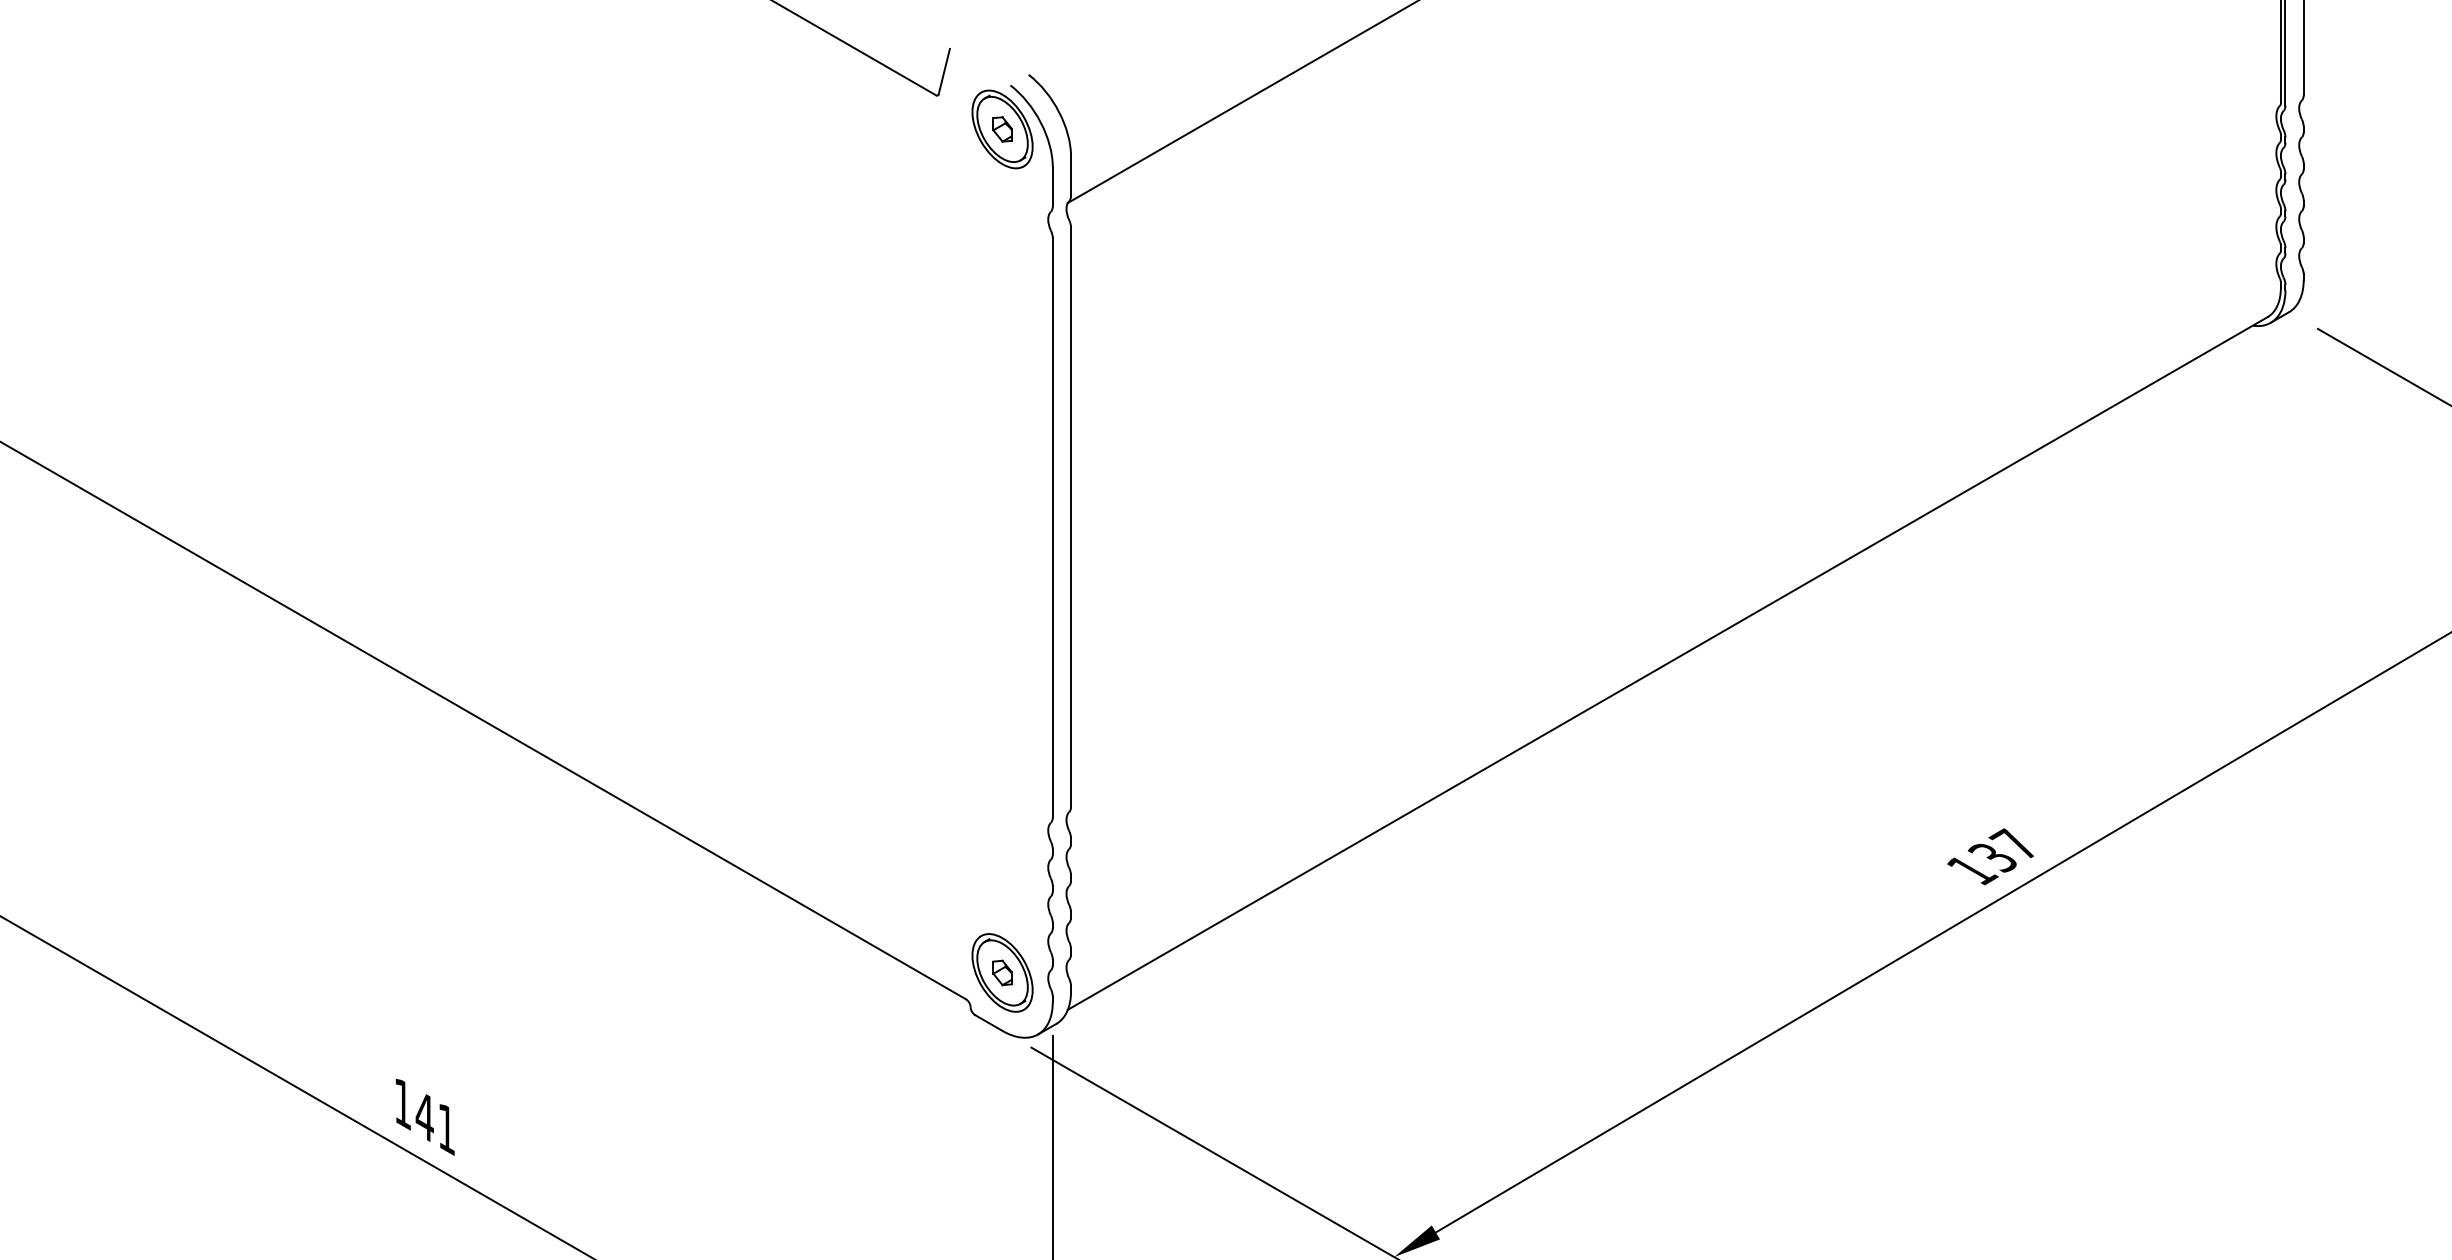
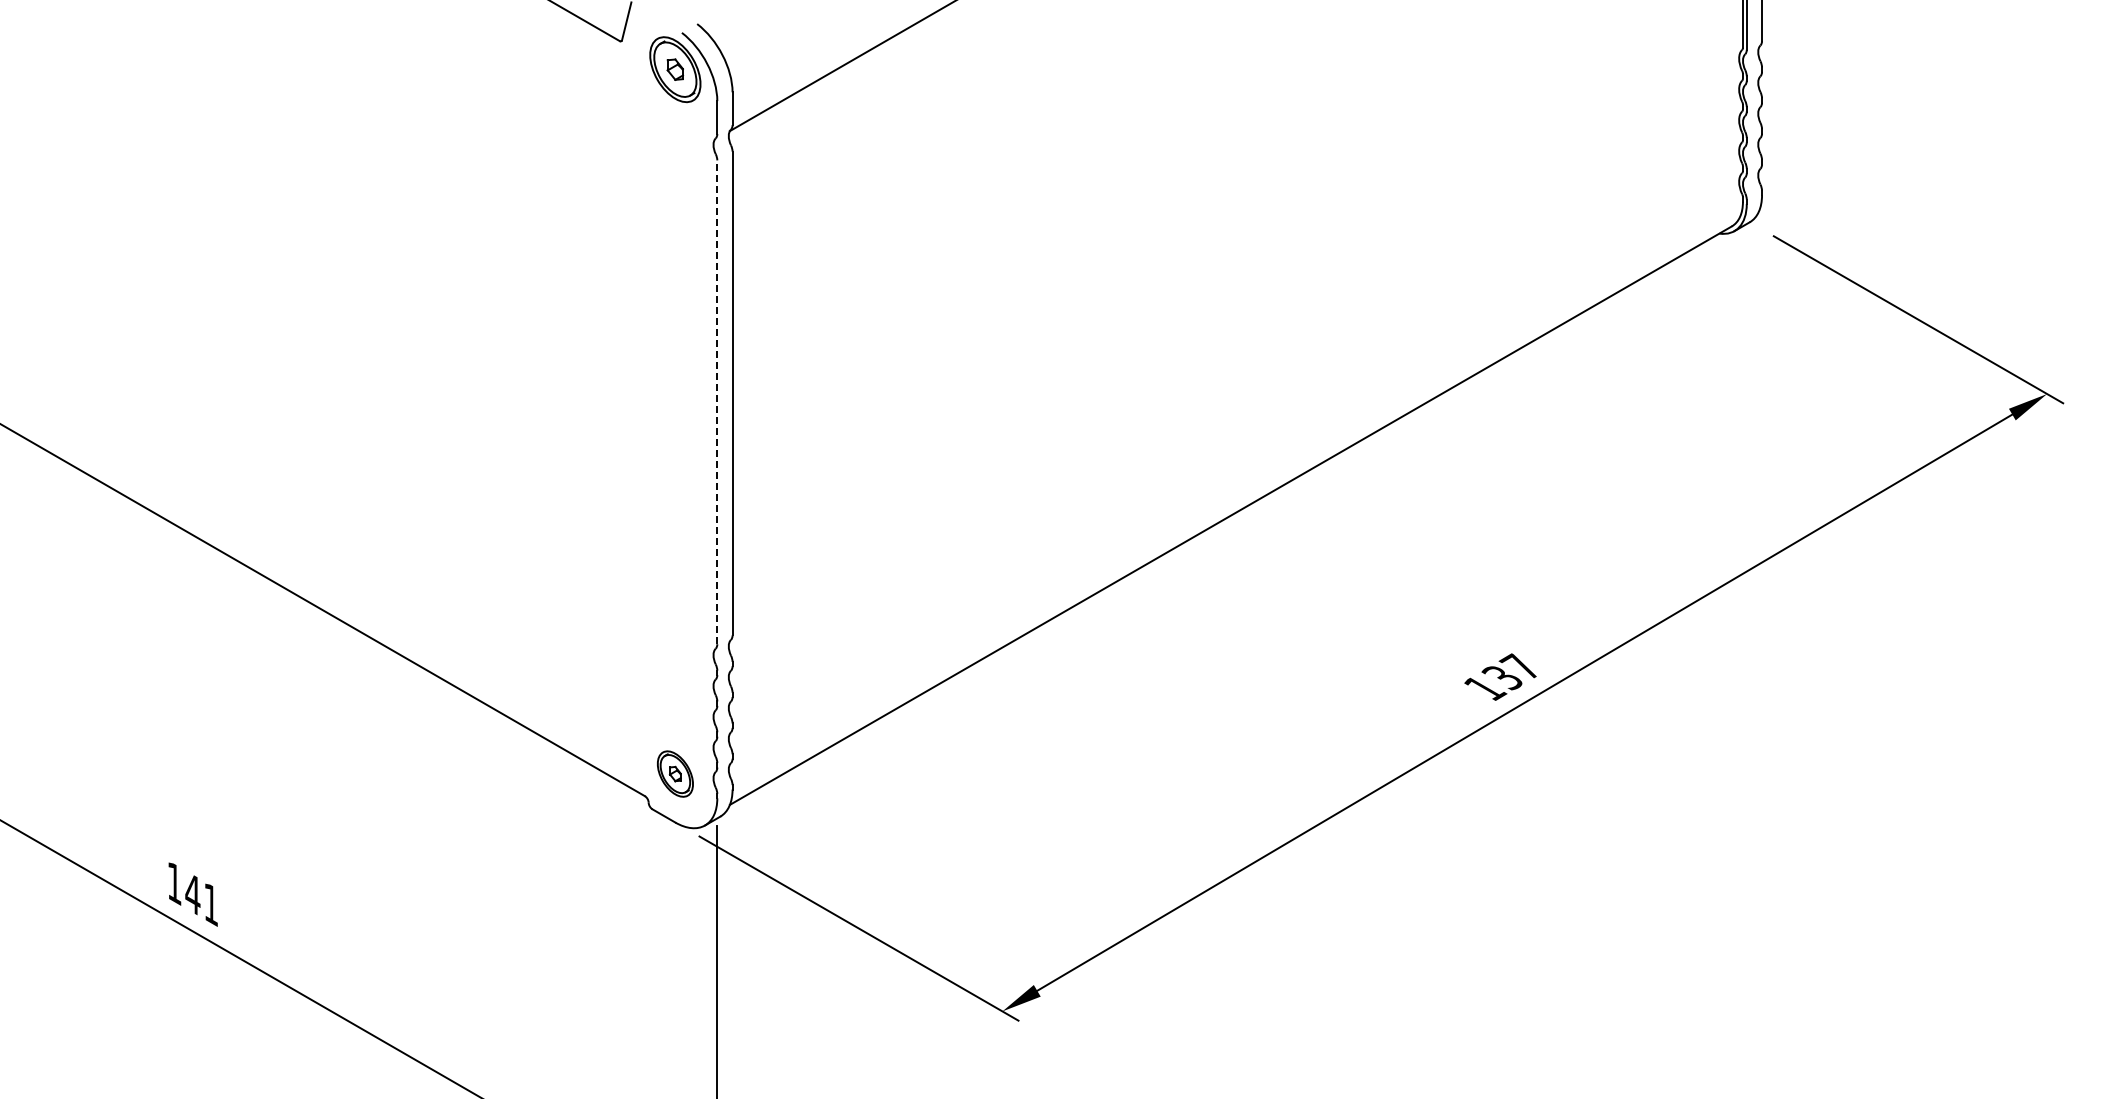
line: (1053, 527) -> (717, 402), solid -> dashed
part: (1002, 972) -> (675, 773), size x0.7

